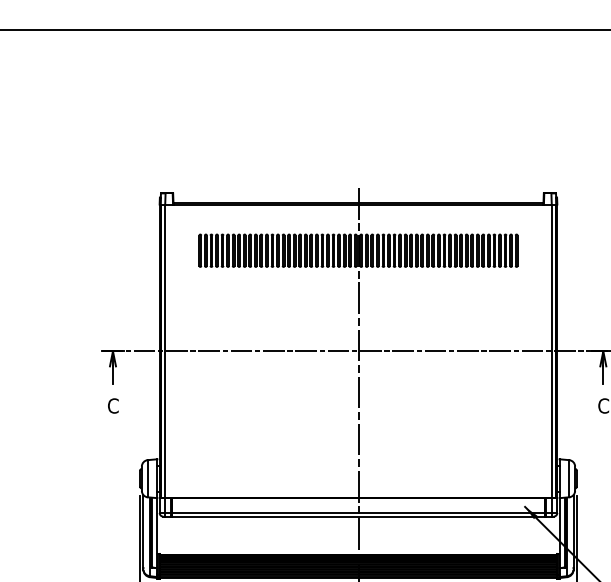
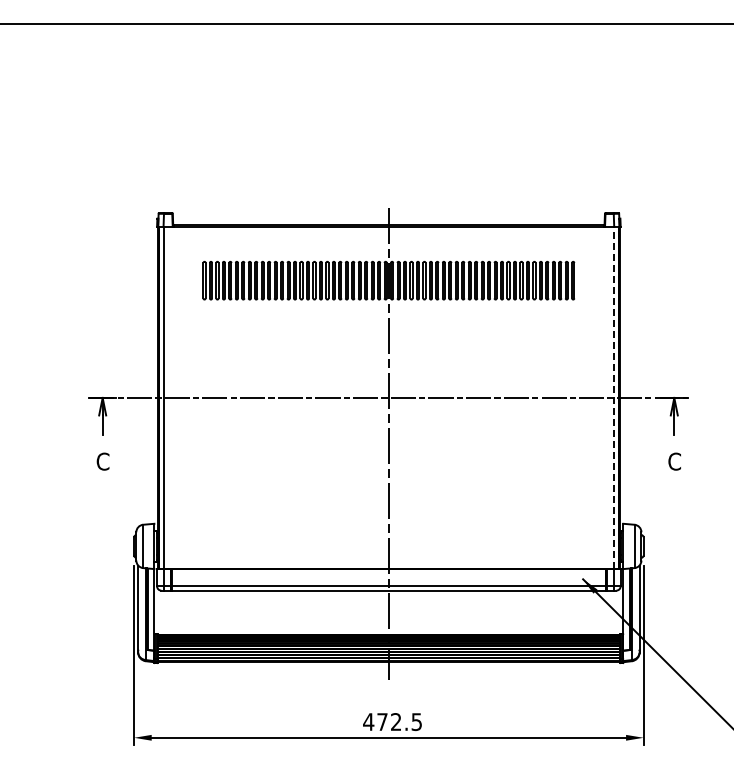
line: (551, 350) -> (613, 397), solid -> dashed

